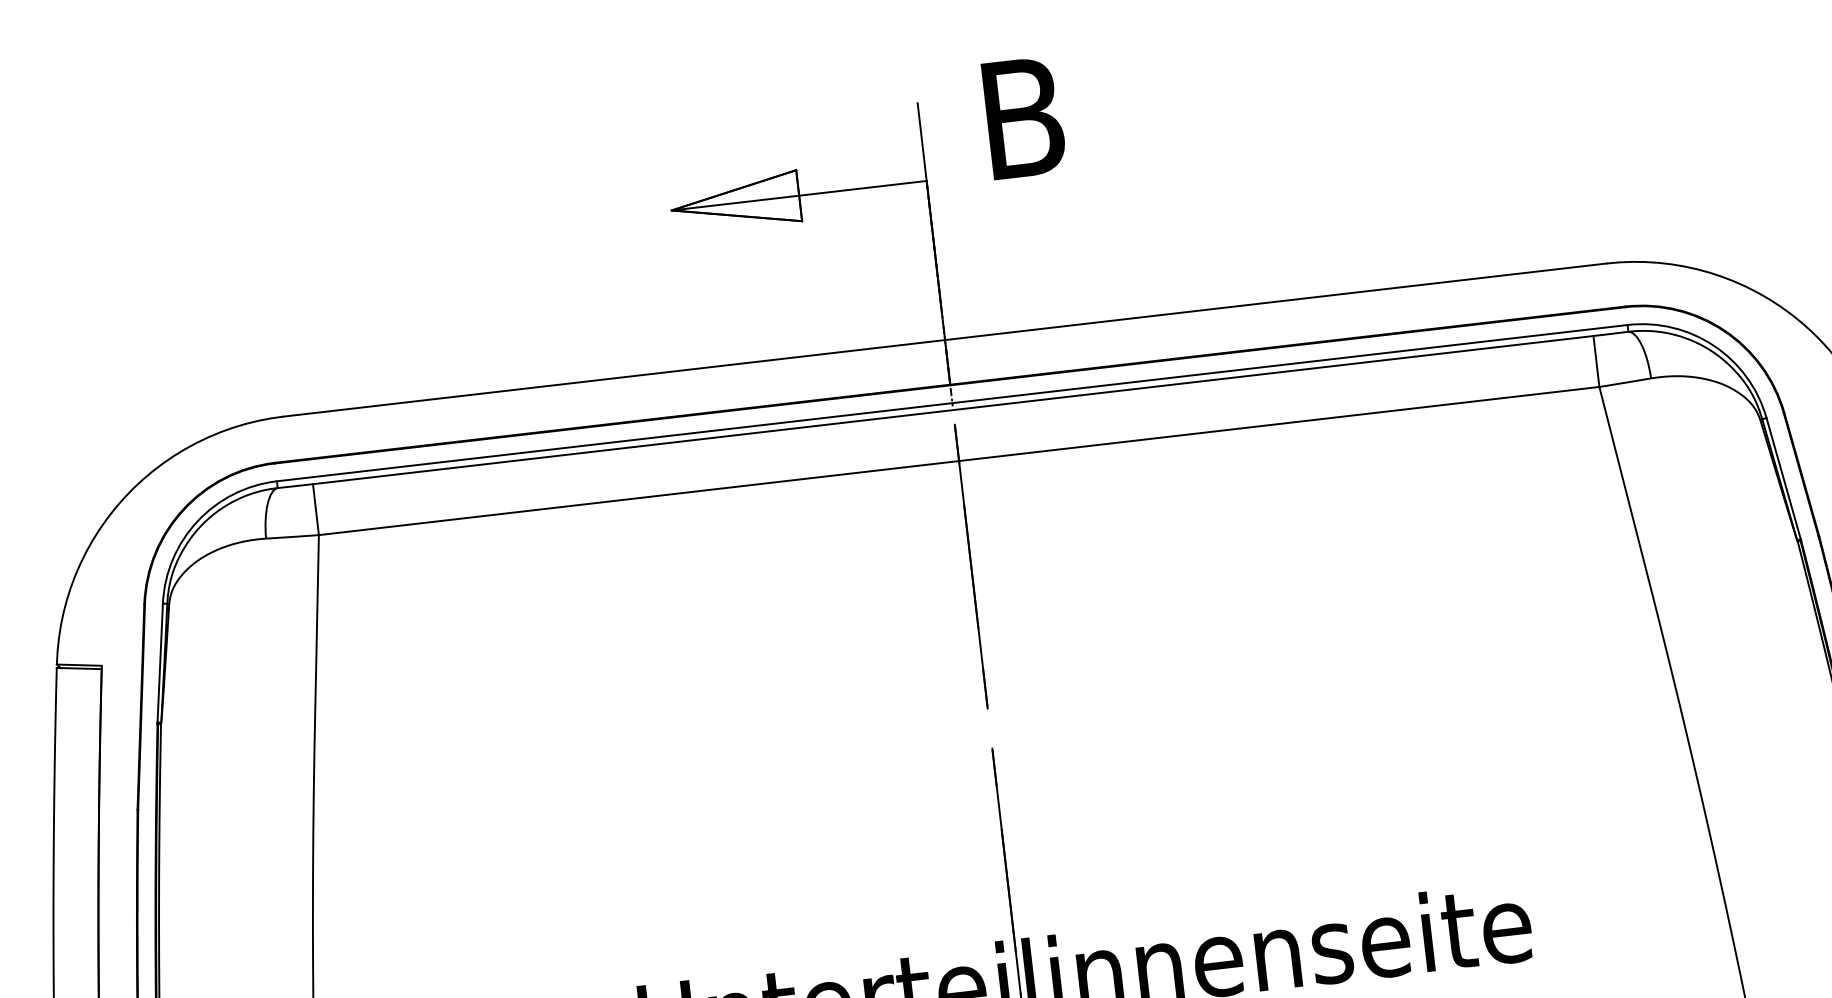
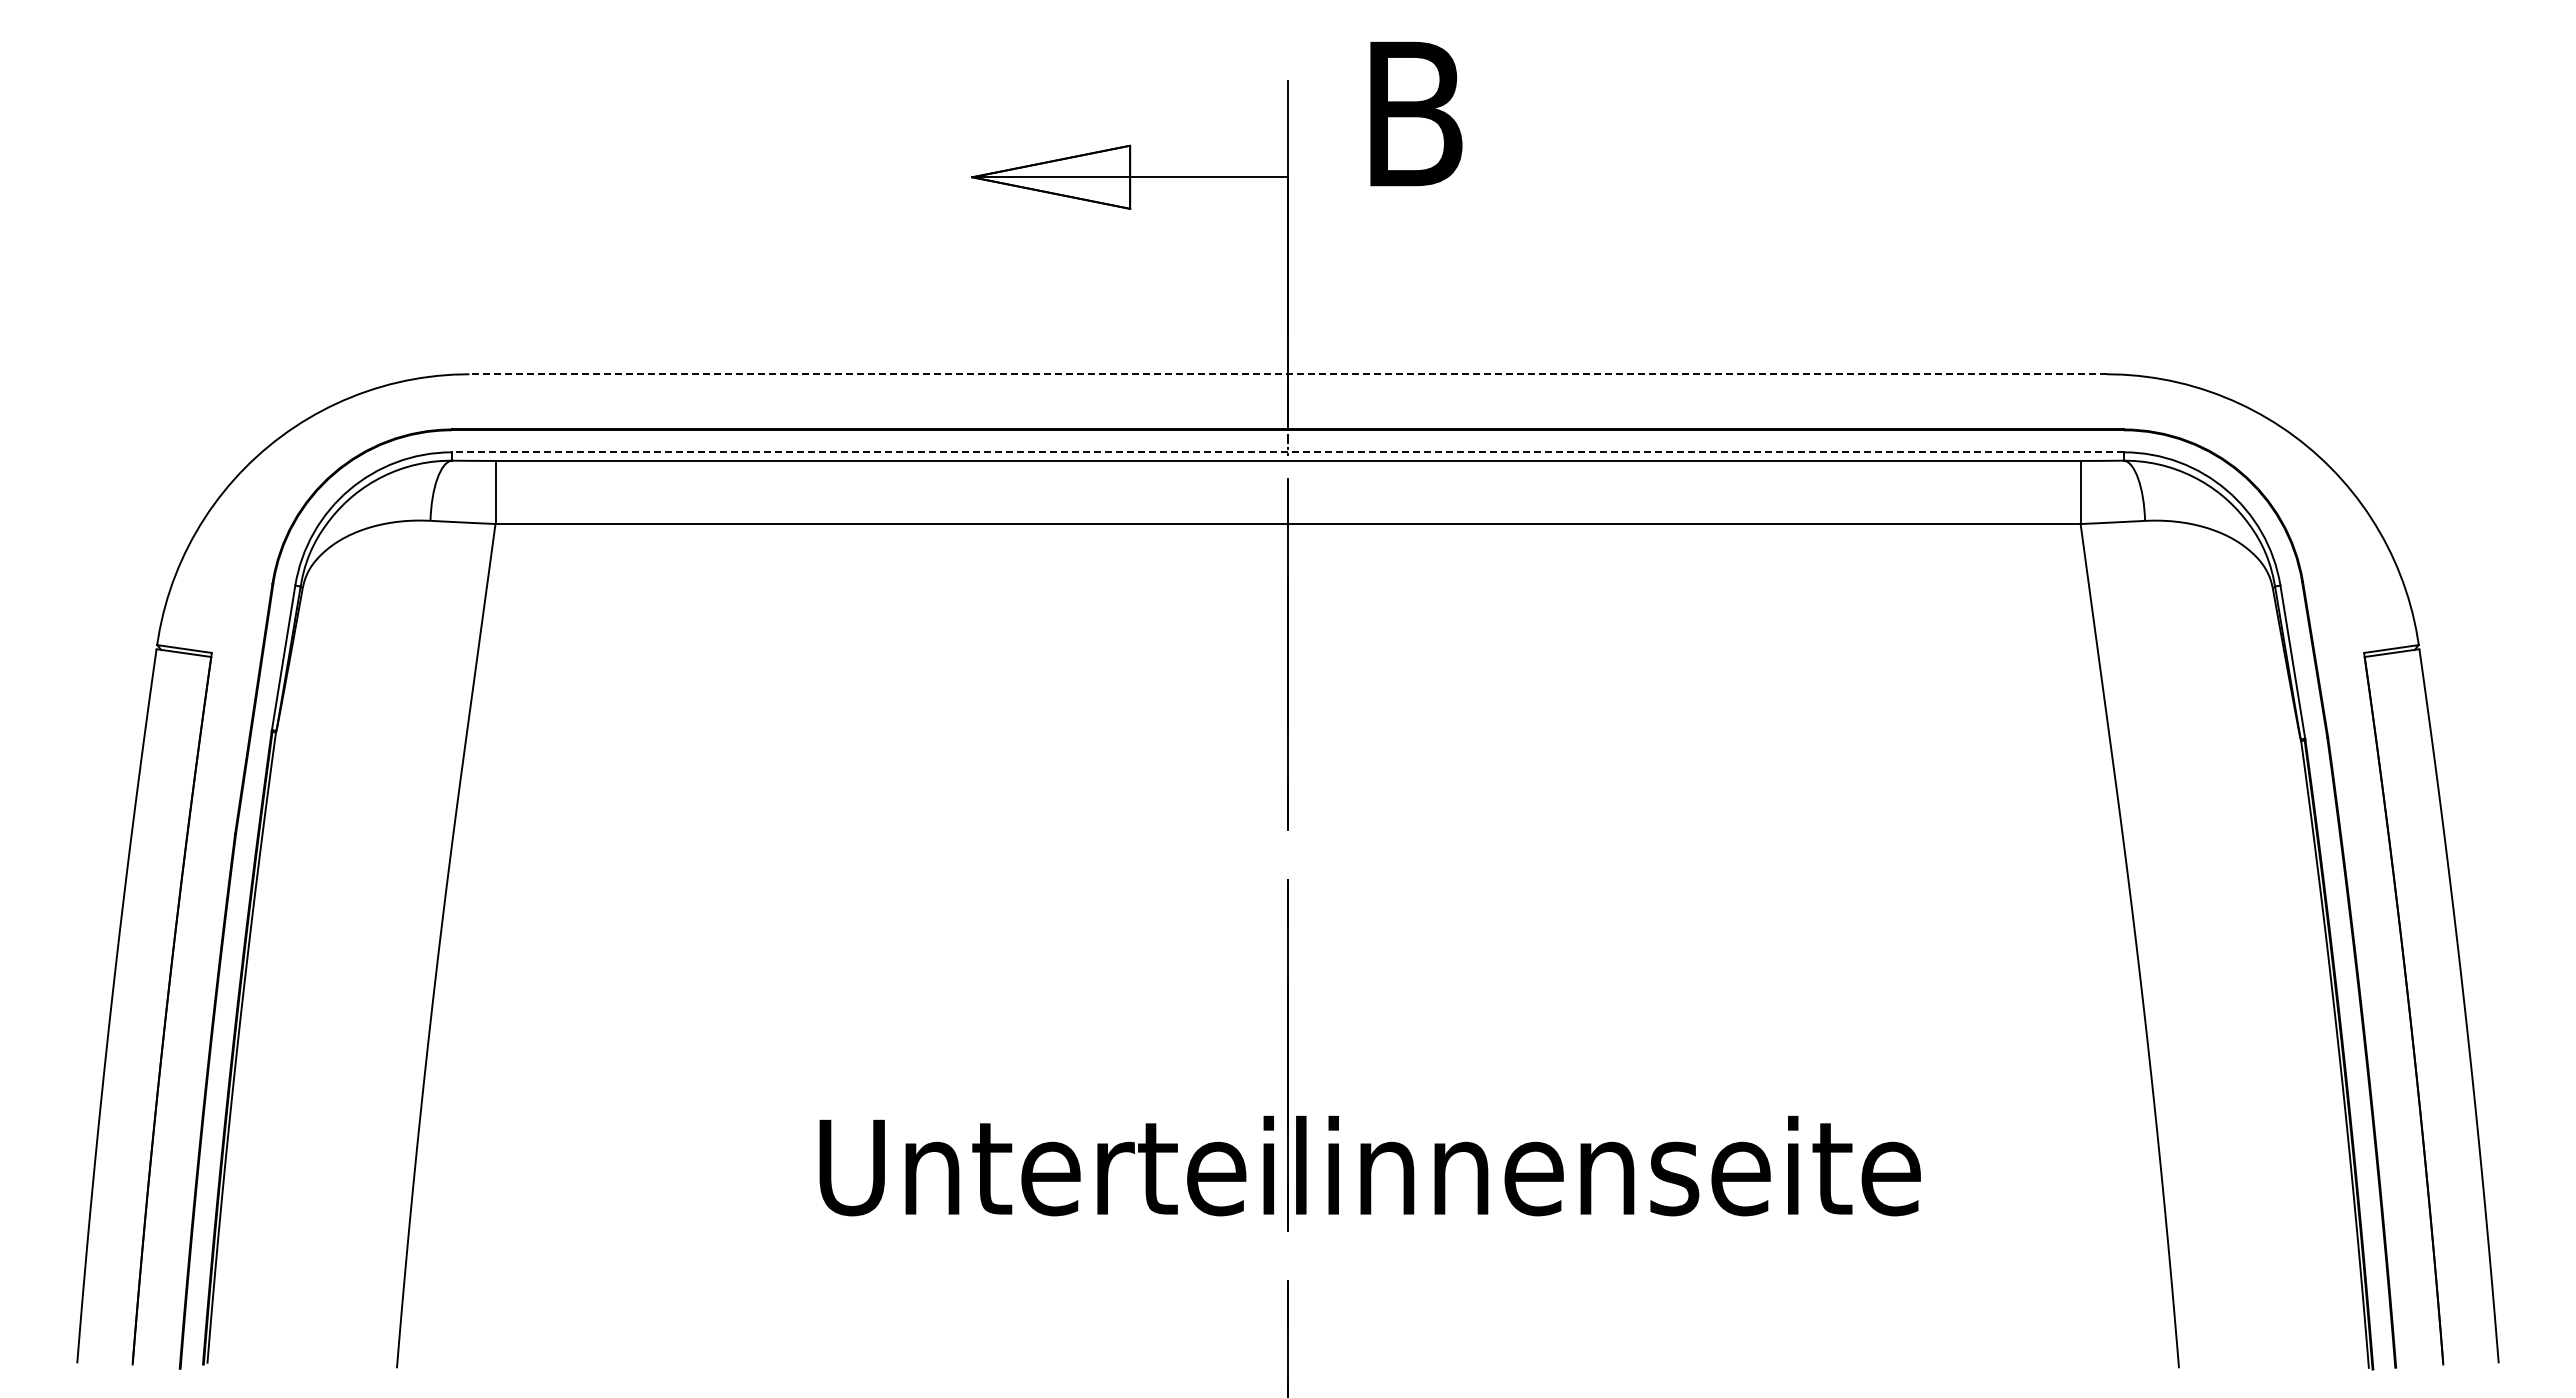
line: (944, 340) -> (1287, 374), solid -> dashed
line: (951, 403) -> (1287, 452), solid -> dashed

